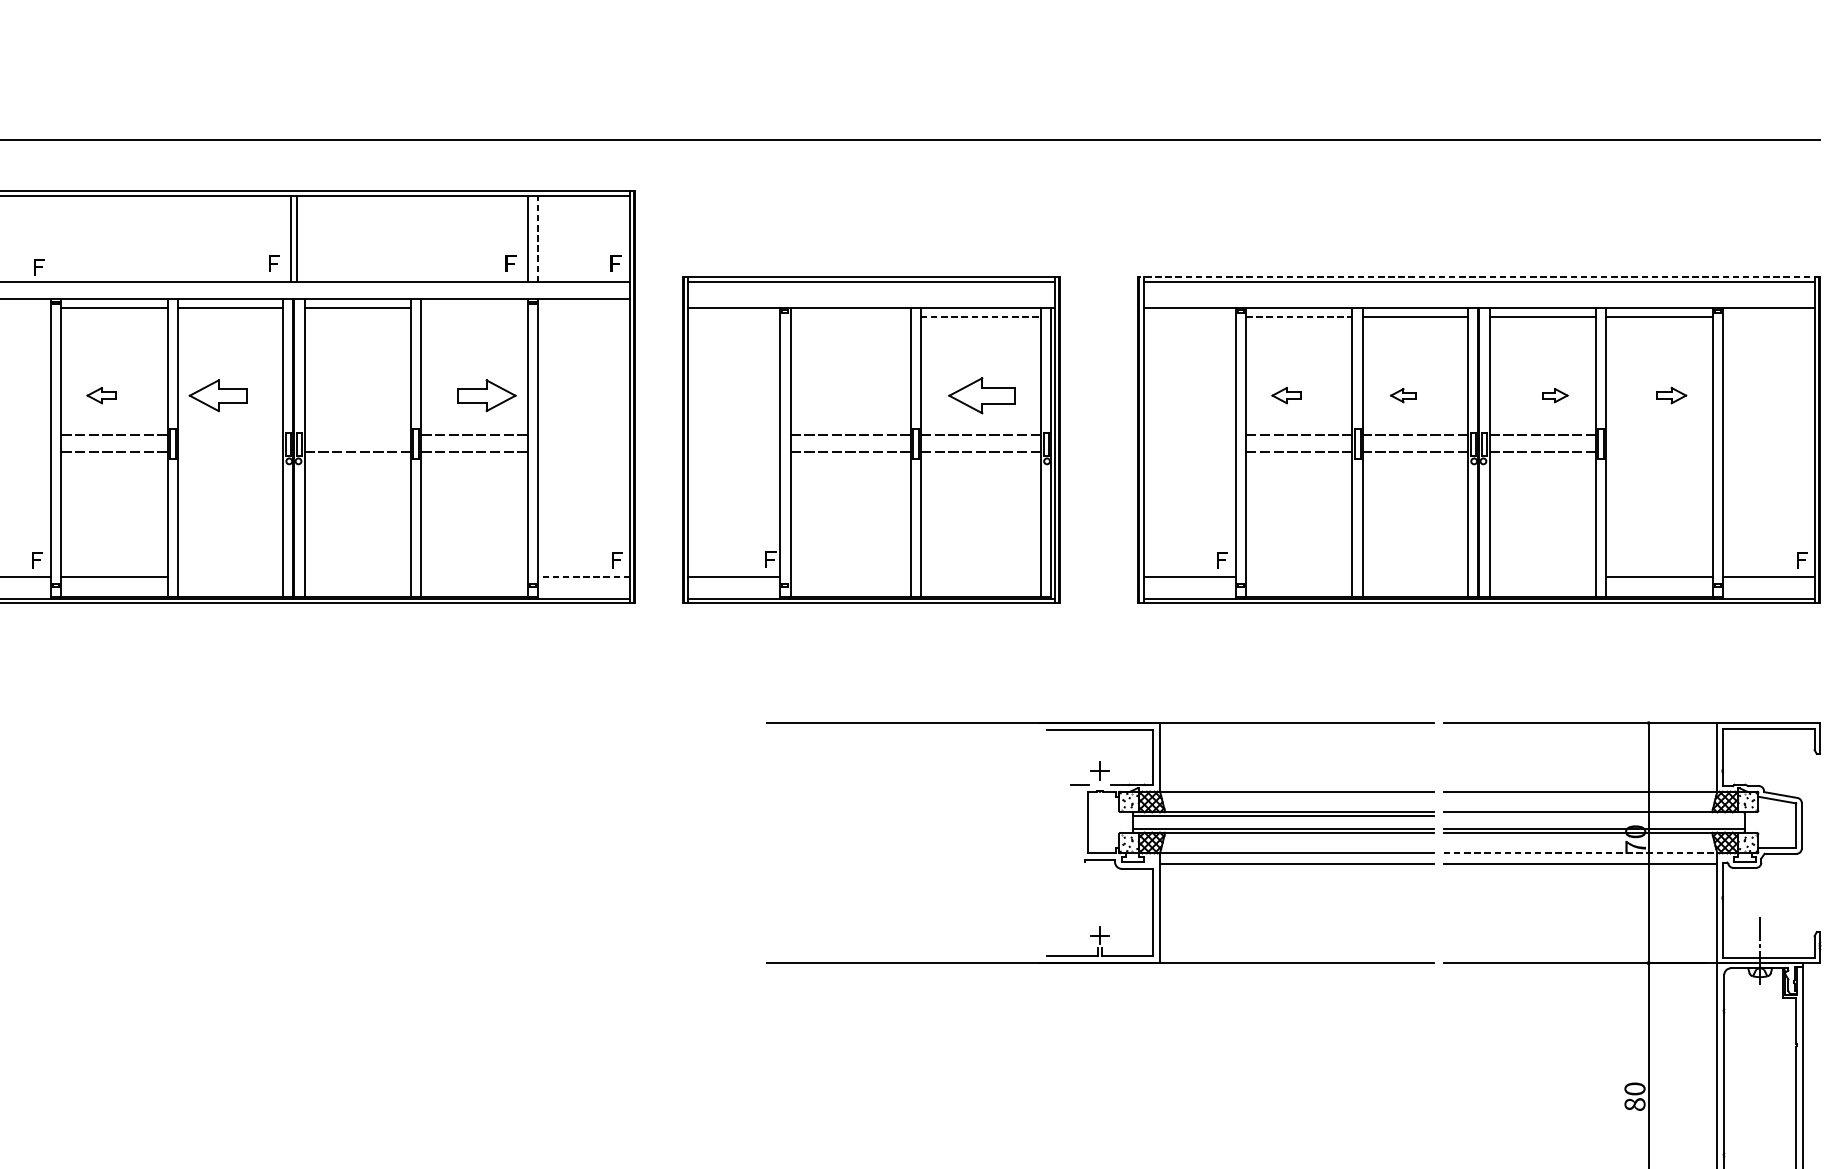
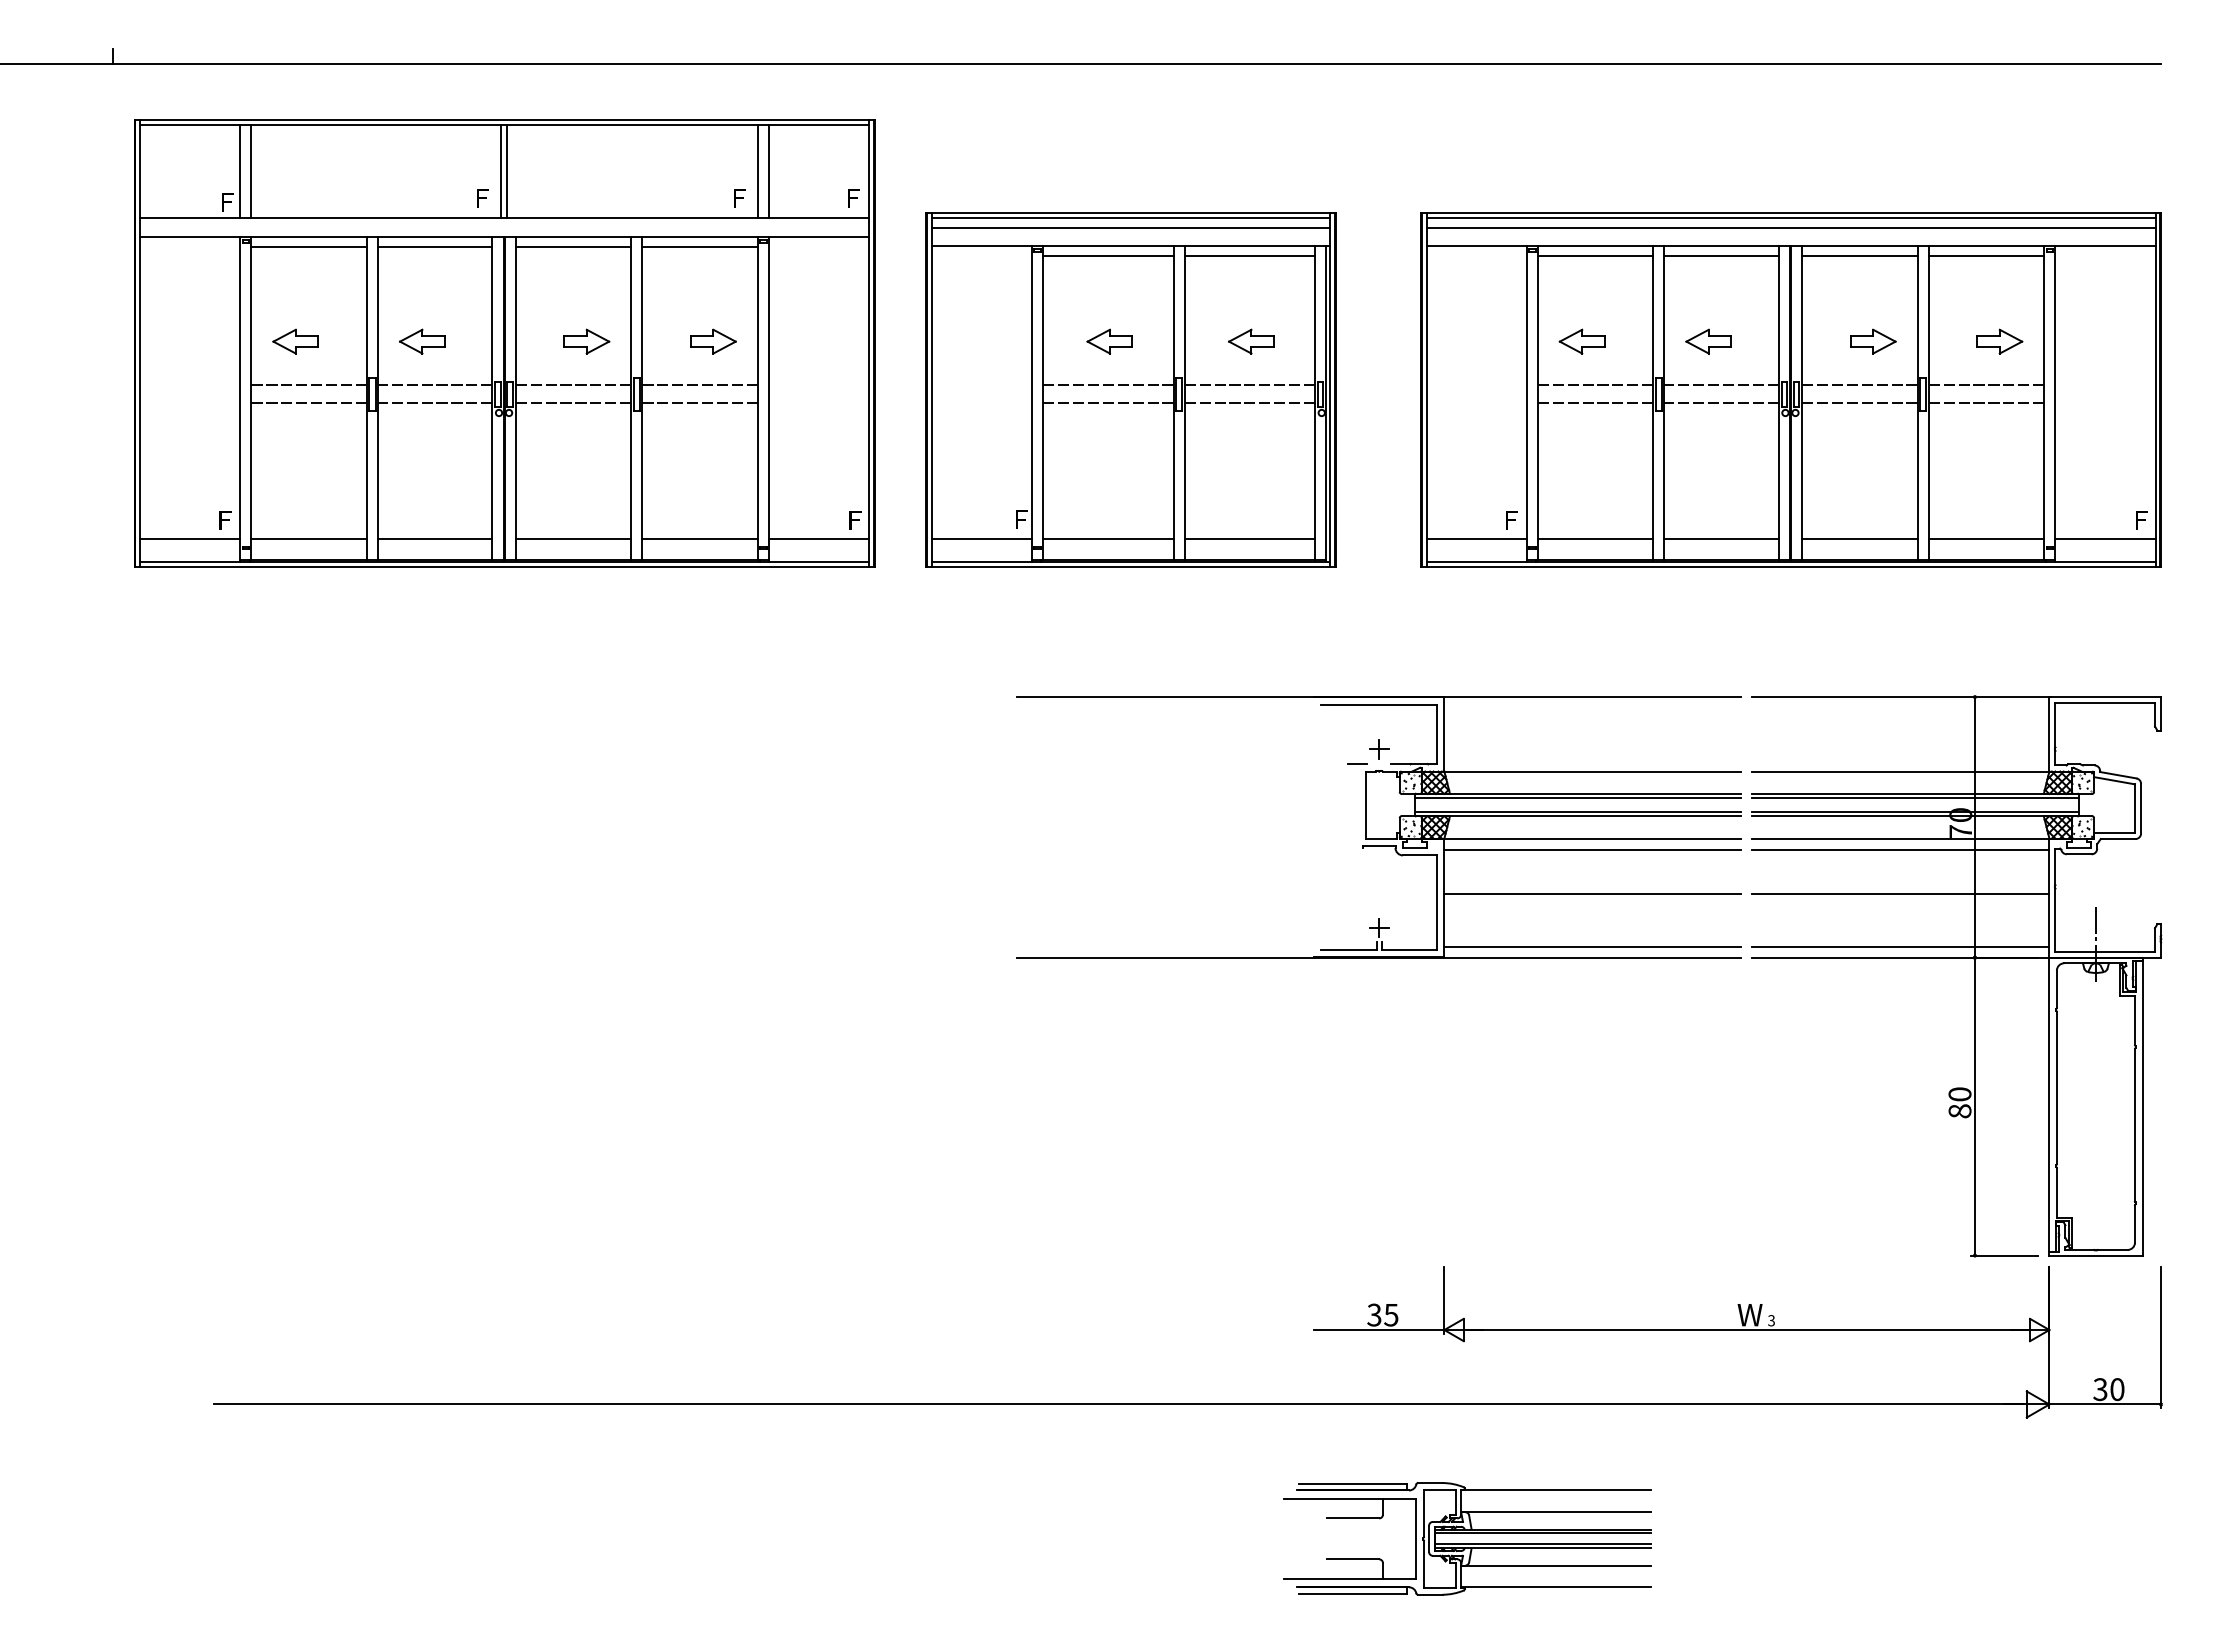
line: (51, 238) -> (240, 171), added
line: (61, 238) -> (251, 171), added
line: (537, 238) -> (768, 171), dashed -> solid
line: (1478, 276) -> (1790, 212), dashed -> solid
line: (870, 290) -> (1130, 227), added
line: (1478, 290) -> (1790, 227), added
line: (473, 308) -> (699, 246), added
line: (850, 317) -> (1108, 256), added
line: (981, 317) -> (1250, 256), dashed -> solid
line: (1299, 317) -> (1595, 256), dashed -> solid
part: (101, 395) -> (295, 341), size x1.43
part: (218, 395) -> (422, 341), size x0.71
part: (369, 395) -> (586, 341), added
part: (486, 395) -> (713, 341), size x0.71
part: (851, 395) -> (1109, 341), added
part: (982, 395) -> (1251, 341), size x0.62
part: (1286, 395) -> (1581, 341), size x1.43
part: (1403, 395) -> (1708, 341), size x1.67
part: (1555, 395) -> (1873, 341), size x1.67
part: (1671, 395) -> (1999, 341), size x1.43
line: (230, 435) -> (435, 384), added
line: (357, 435) -> (573, 384), added
line: (1659, 435) -> (1986, 384), added
line: (230, 452) -> (435, 403), added
line: (1659, 452) -> (1986, 403), added
line: (230, 576) -> (435, 538), added
line: (357, 576) -> (573, 538), added
line: (473, 576) -> (699, 538), added
line: (583, 576) -> (818, 538), dashed -> solid
line: (850, 576) -> (1108, 538), added
line: (980, 576) -> (1249, 538), added
line: (1299, 576) -> (1595, 538), added
line: (1415, 576) -> (1721, 538), added
line: (1542, 576) -> (1859, 538), added
line: (1593, 815) -> (1915, 797), added
line: (1581, 853) -> (1901, 838), dashed -> solid
line: (1296, 904) -> (1592, 894), added
line: (1580, 904) -> (1900, 894), added
line: (1296, 952) -> (1592, 946), added
line: (1580, 952) -> (1900, 946), added

